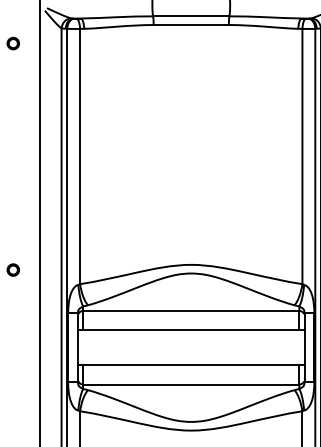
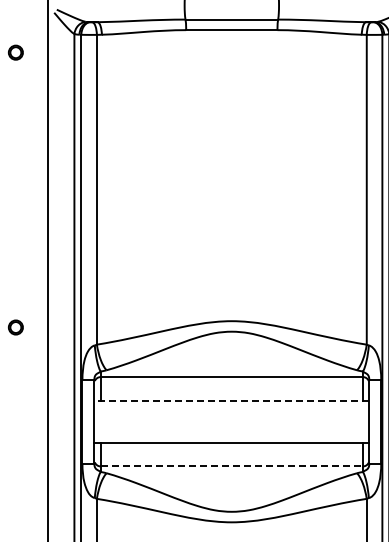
line: (190, 330) -> (231, 400), solid -> dashed
line: (191, 384) -> (232, 466), solid -> dashed

